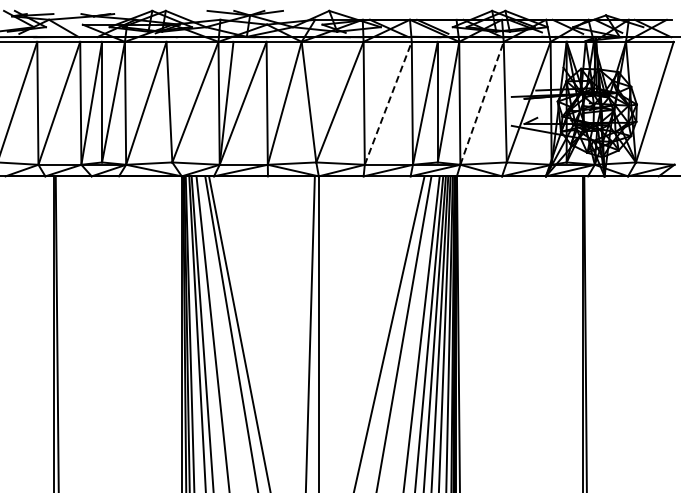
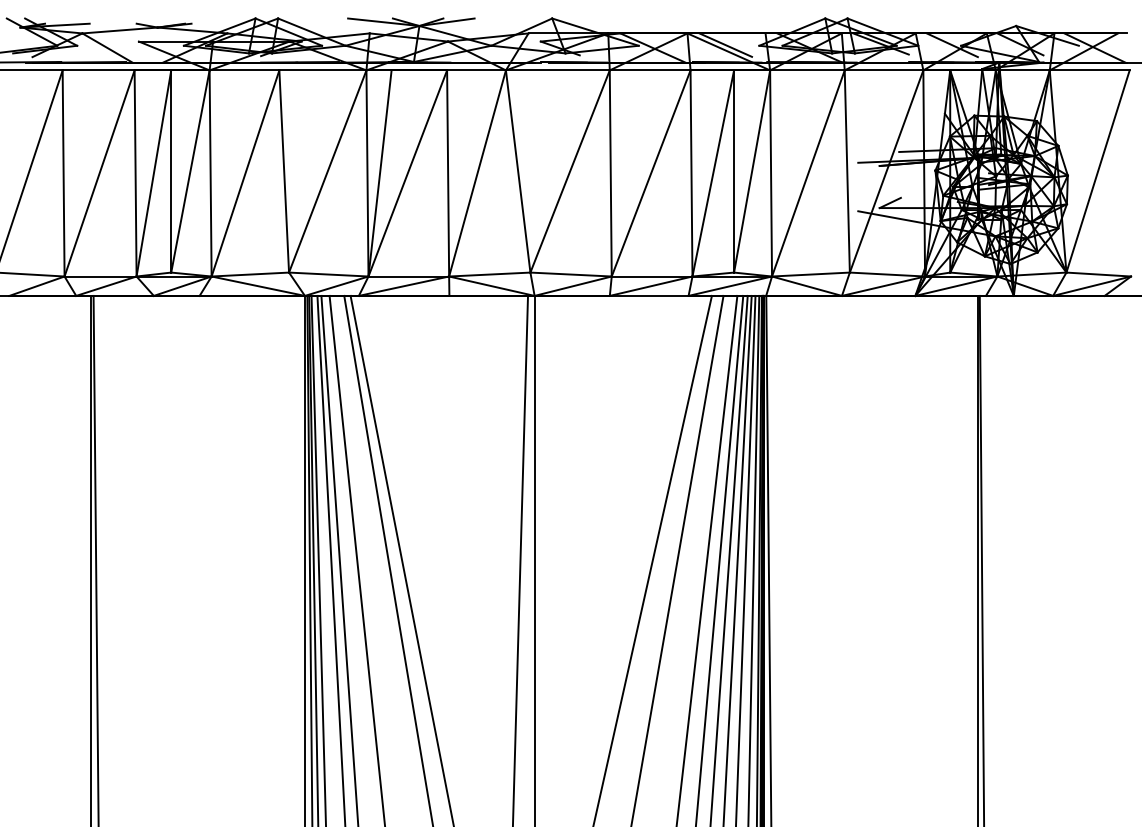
line: (482, 102) -> (809, 172), dashed -> solid
line: (388, 103) -> (651, 173), dashed -> solid

